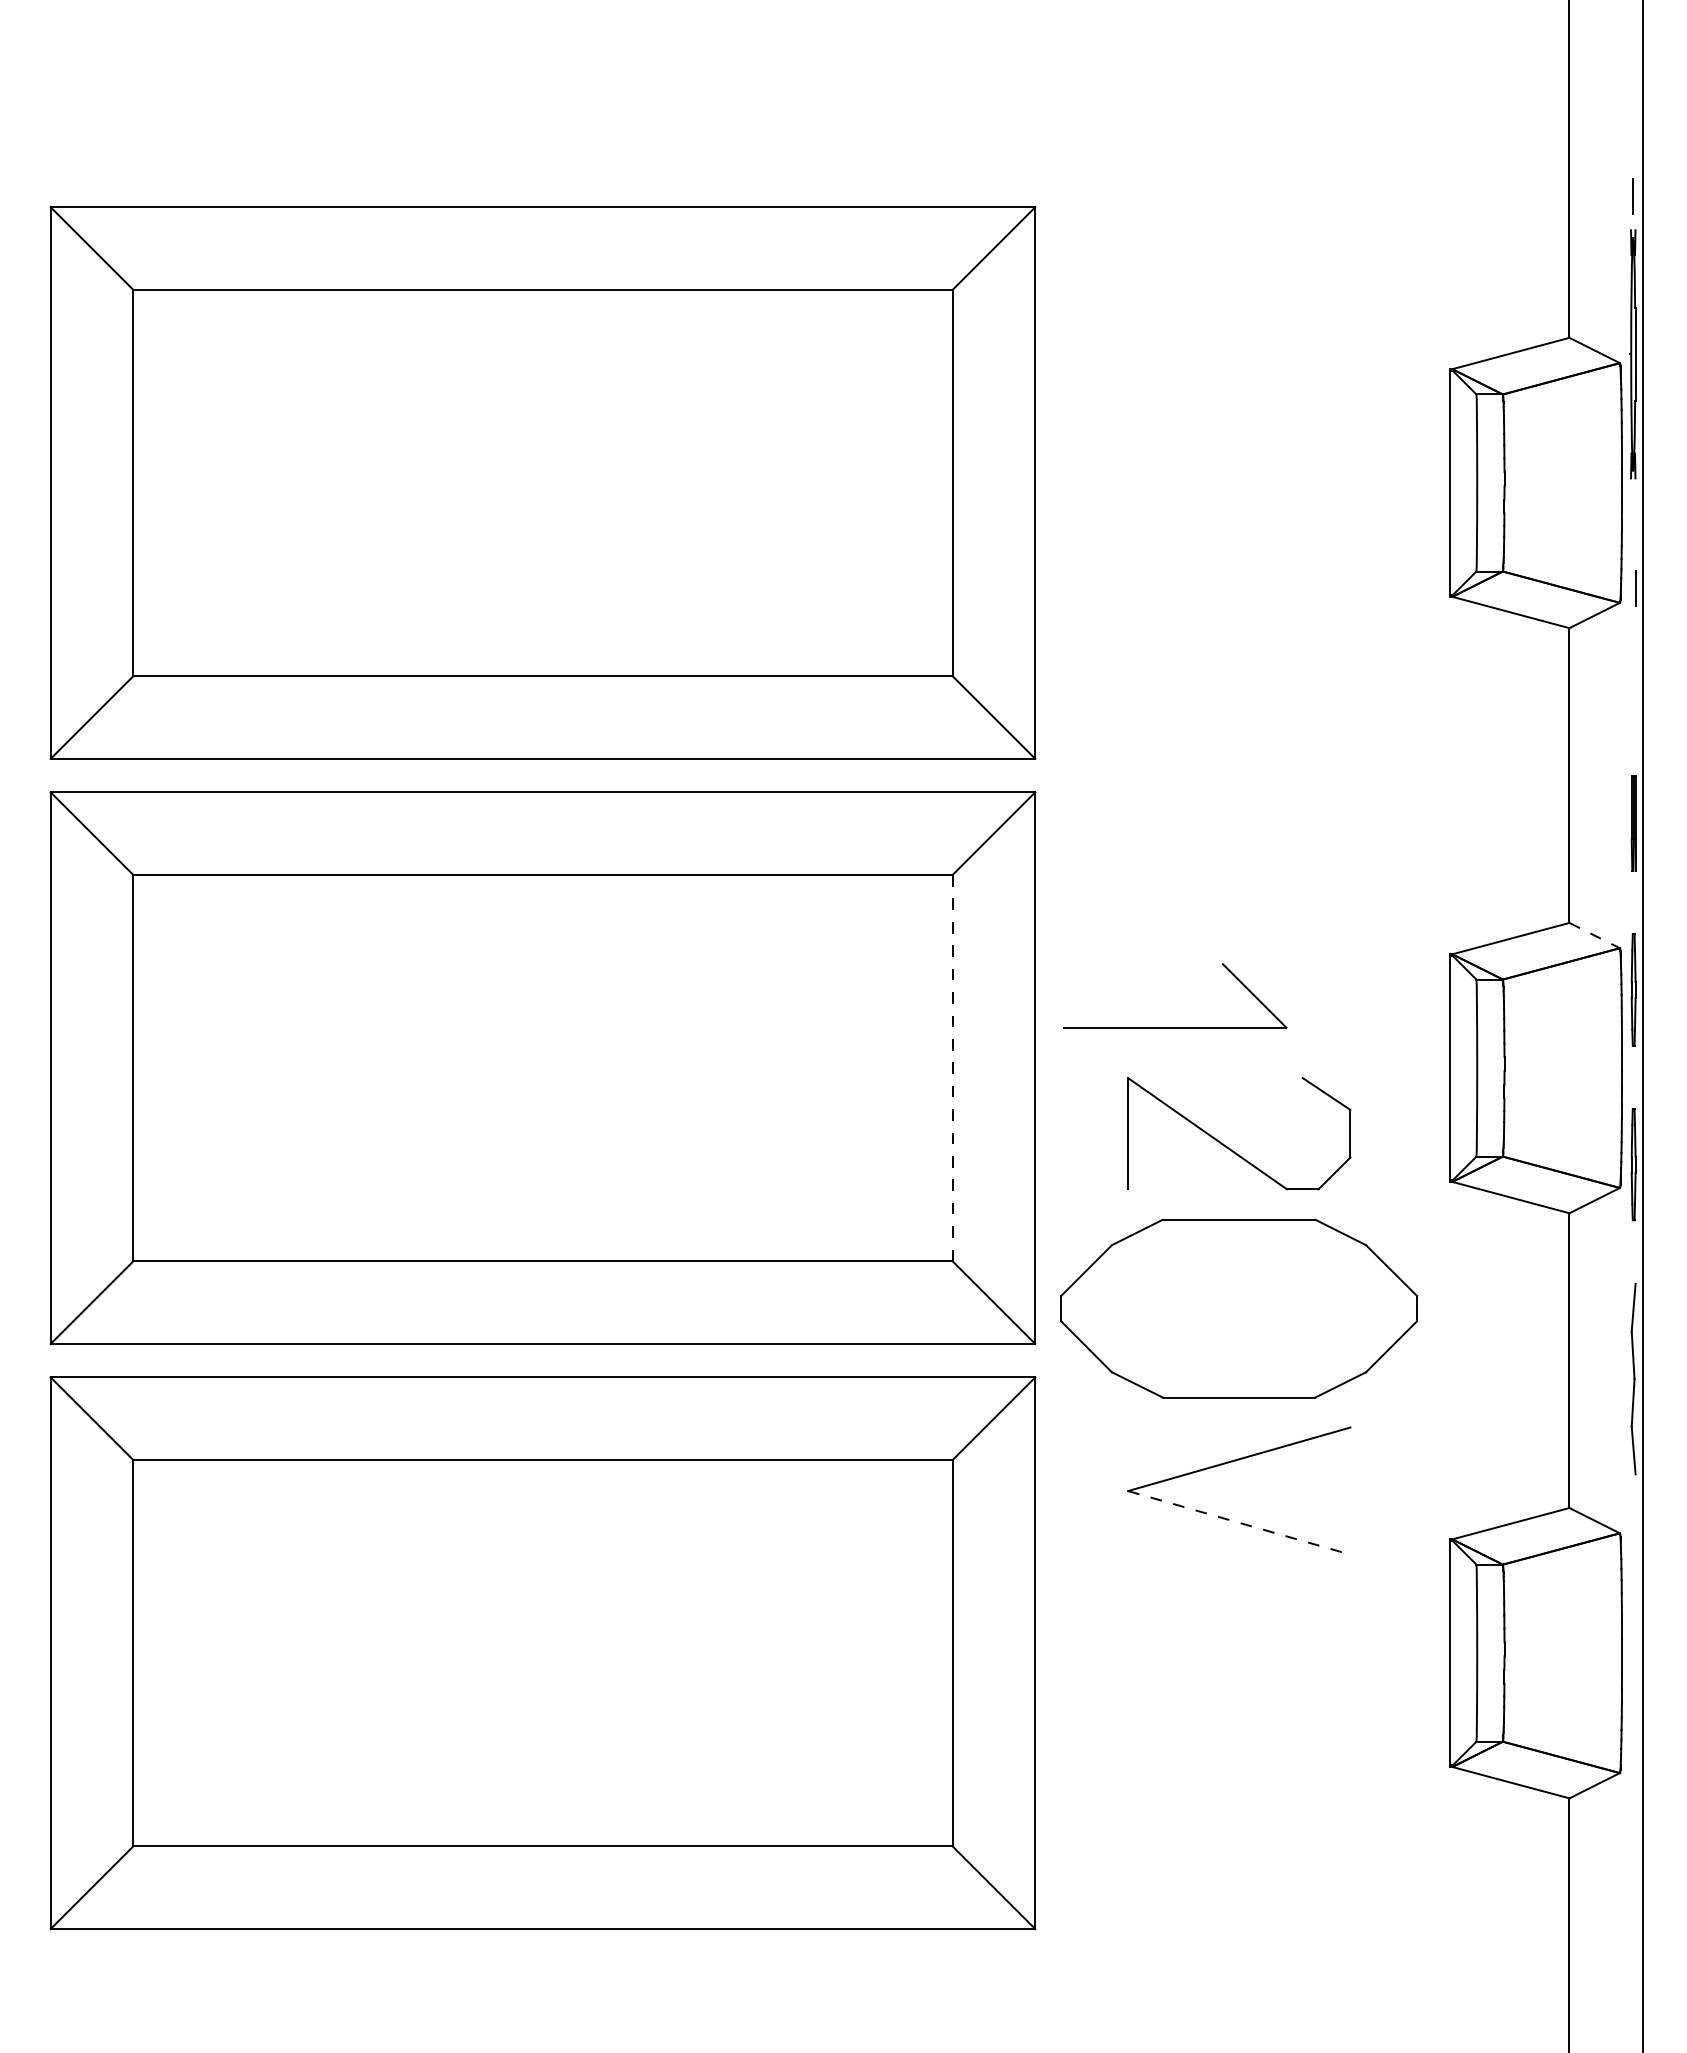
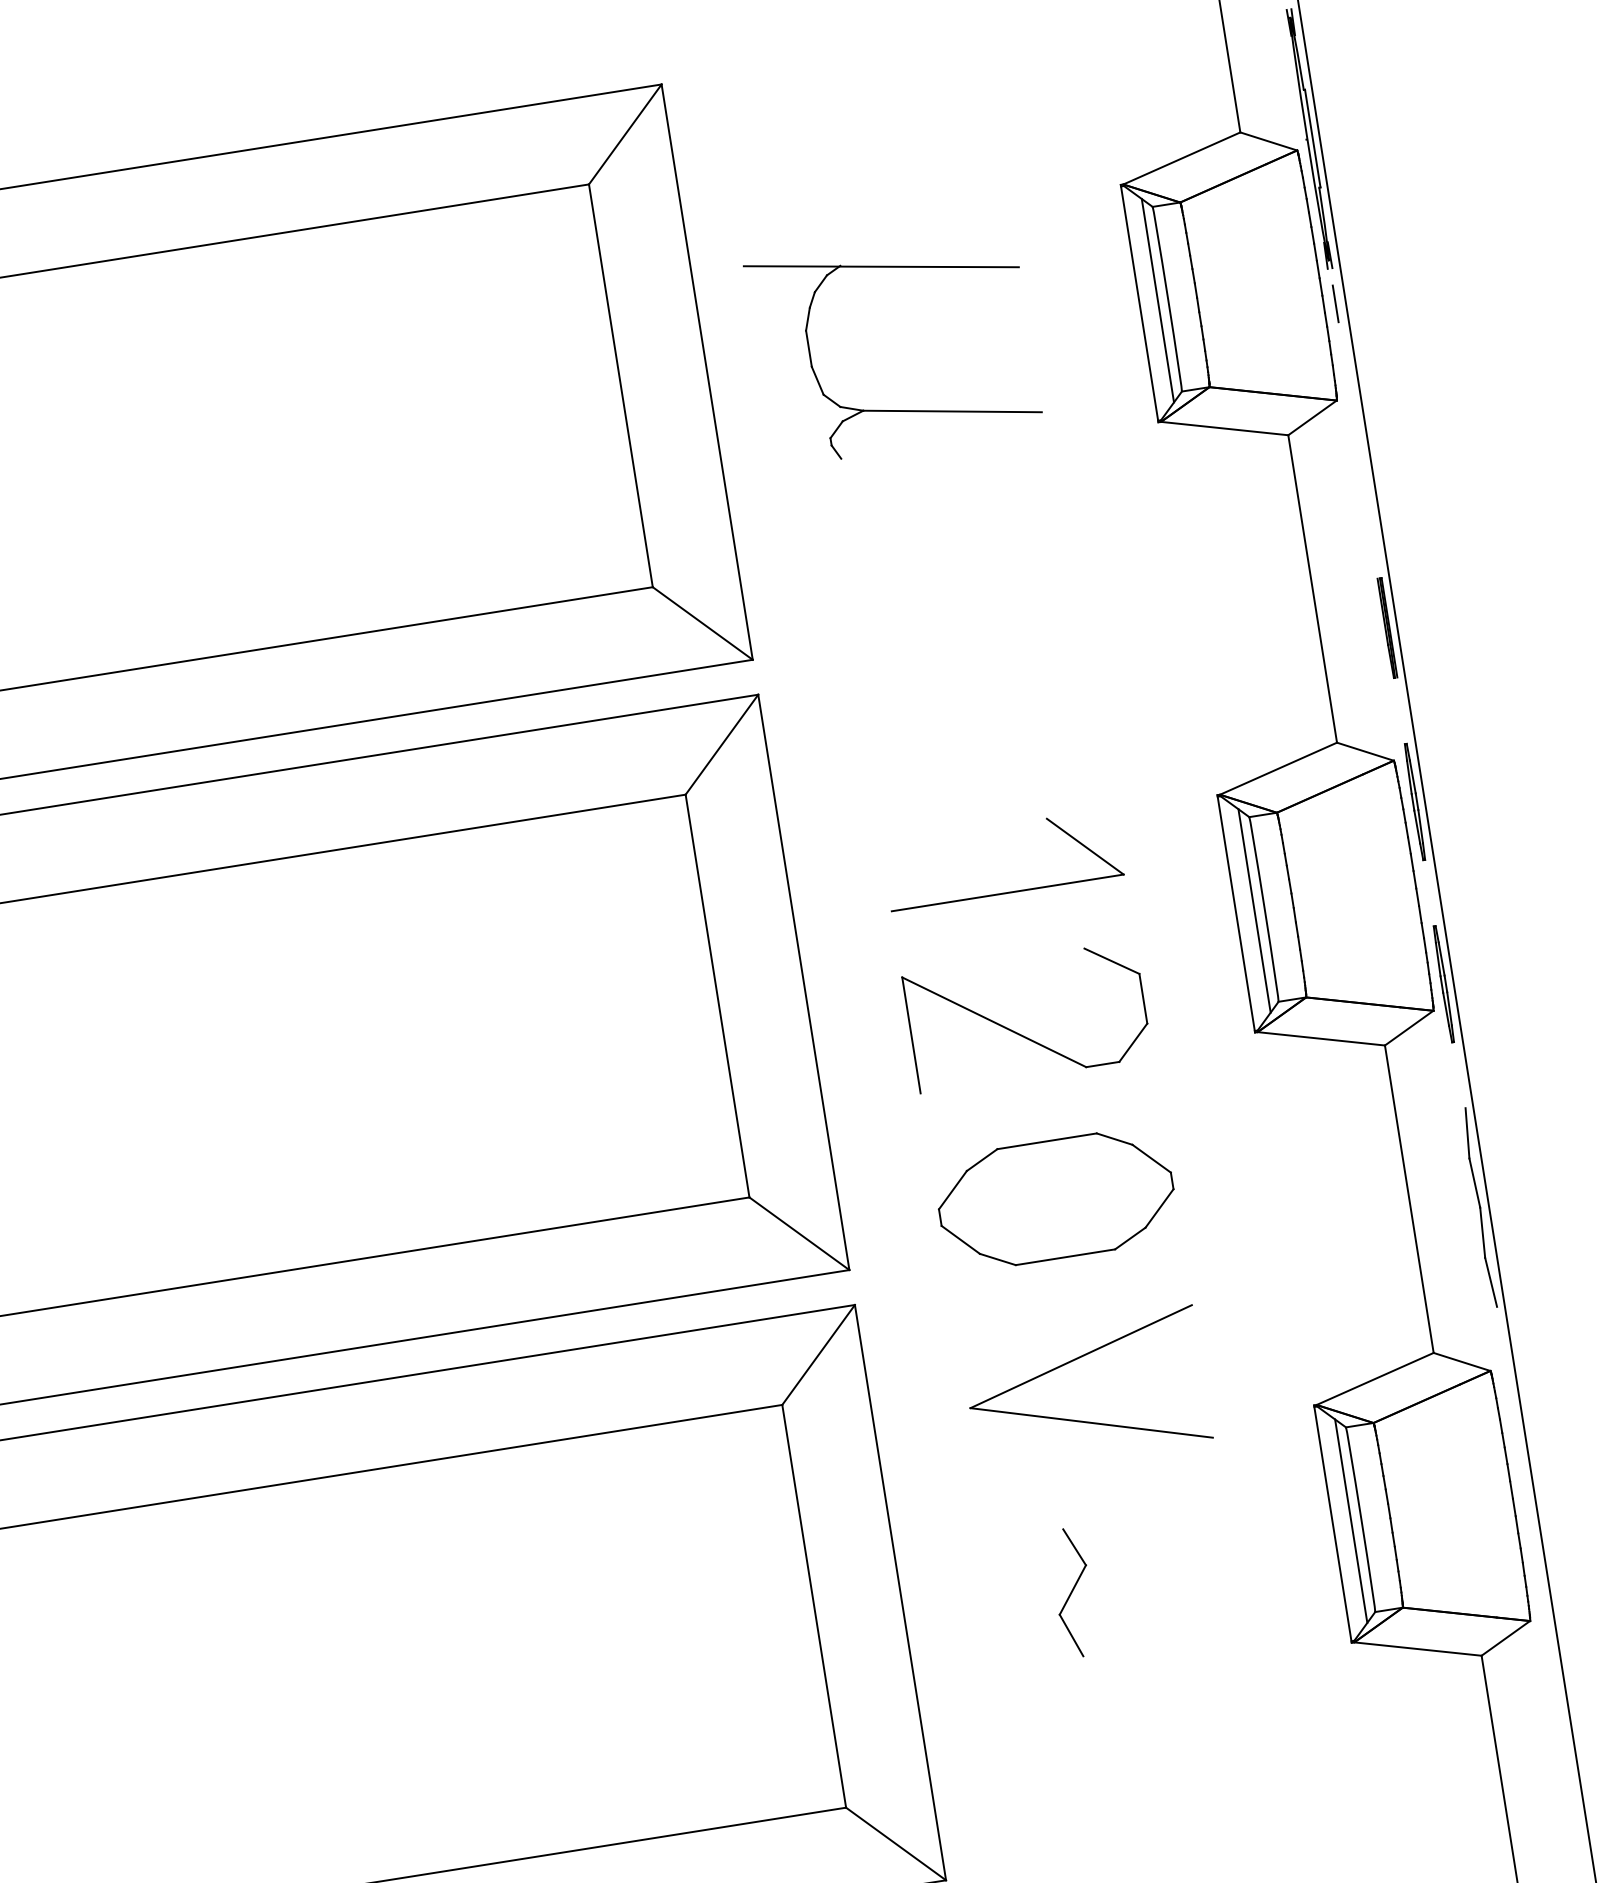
line: (1467, 482) -> (1157, 300), added
part: (1202, 545) -> (891, 409), added
line: (1635, 588) -> (1334, 304), moved
line: (1595, 935) -> (1366, 751), dashed -> solid
part: (1175, 1027) -> (1007, 892), moved
line: (1467, 1067) -> (1254, 910), added
line: (952, 1068) -> (717, 996), dashed -> solid
part: (1239, 1307) -> (1056, 1198), size x0.62
line: (1239, 1522) -> (1091, 1422), dashed -> solid
line: (1467, 1652) -> (1351, 1520), added
part: (1196, 1678) -> (1072, 1592), added

